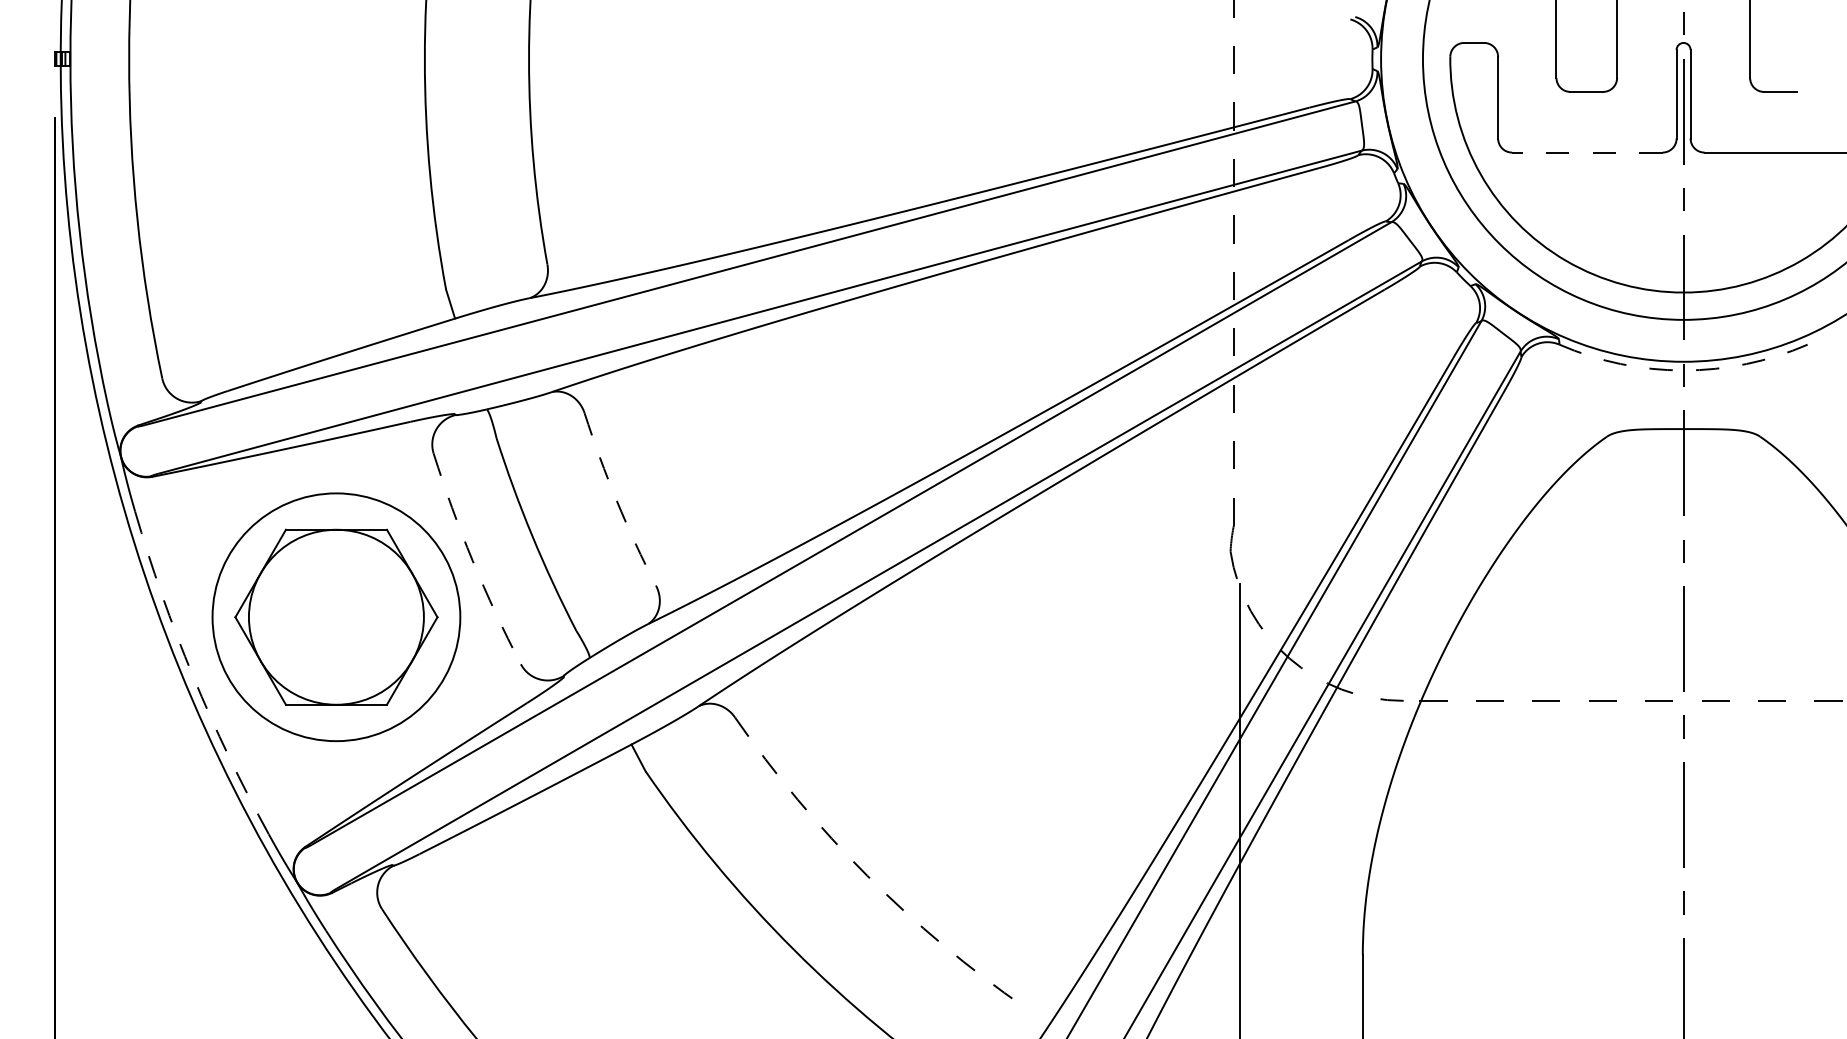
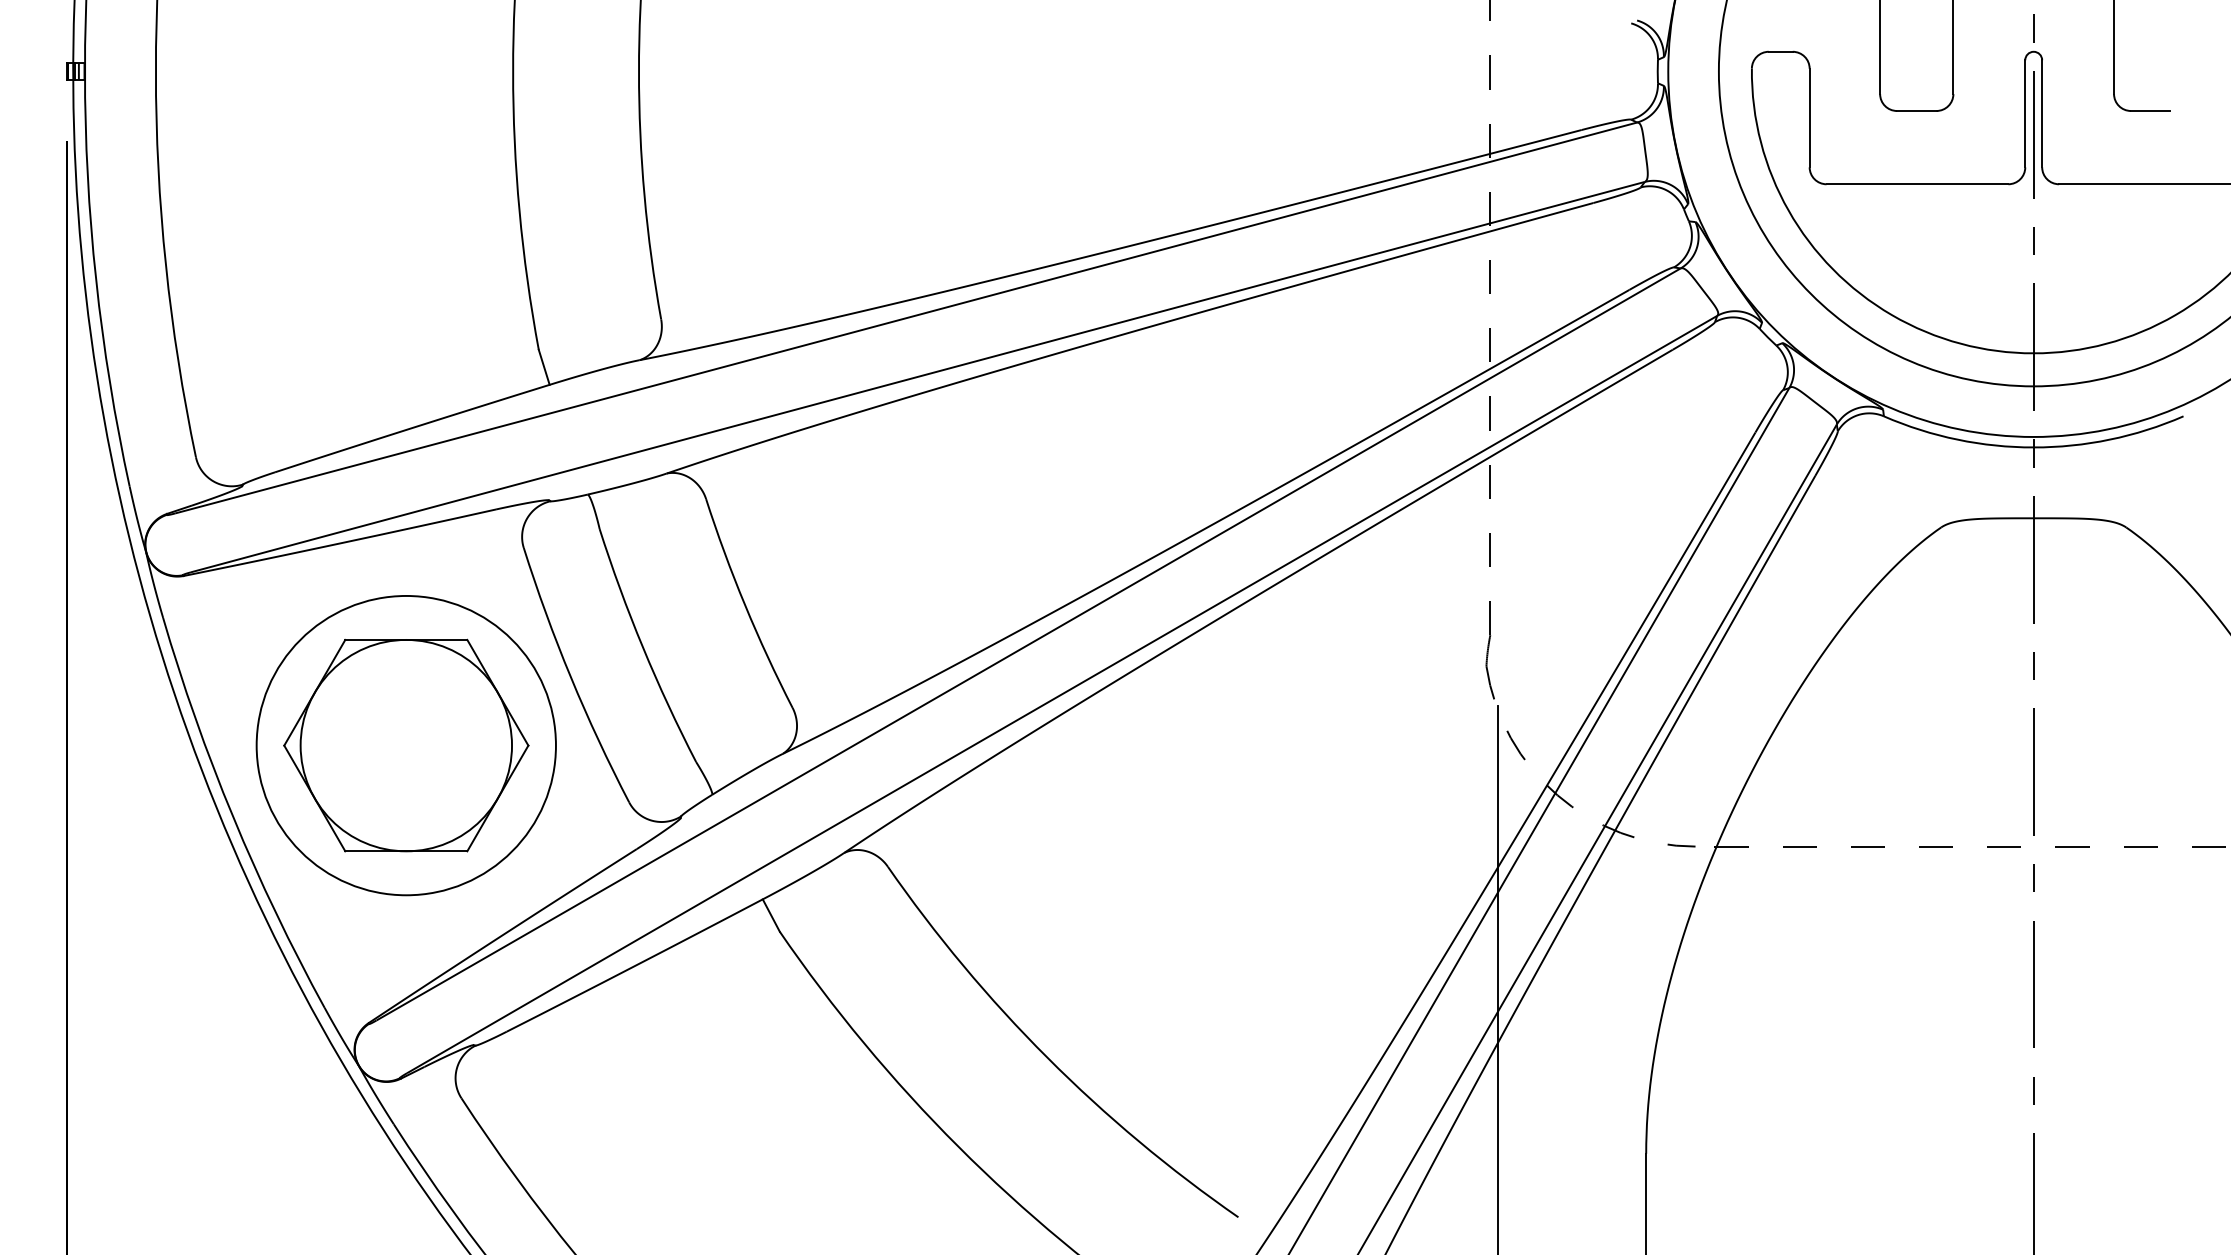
line: (1587, 152) -> (1917, 184), dashed -> solid
arc: (1683, 370) -> (2033, 447), dashed -> solid
arc: (617, 501) -> (745, 605), dashed -> solid
arc: (472, 560) -> (570, 677), dashed -> solid
arc: (193, 676) -> (233, 817), dashed -> solid
arc: (867, 875) -> (1047, 1057), dashed -> solid

